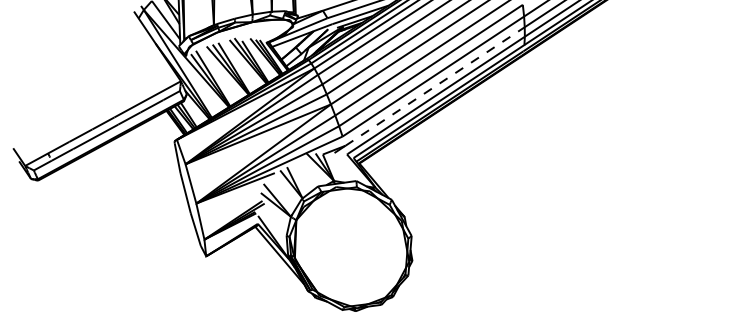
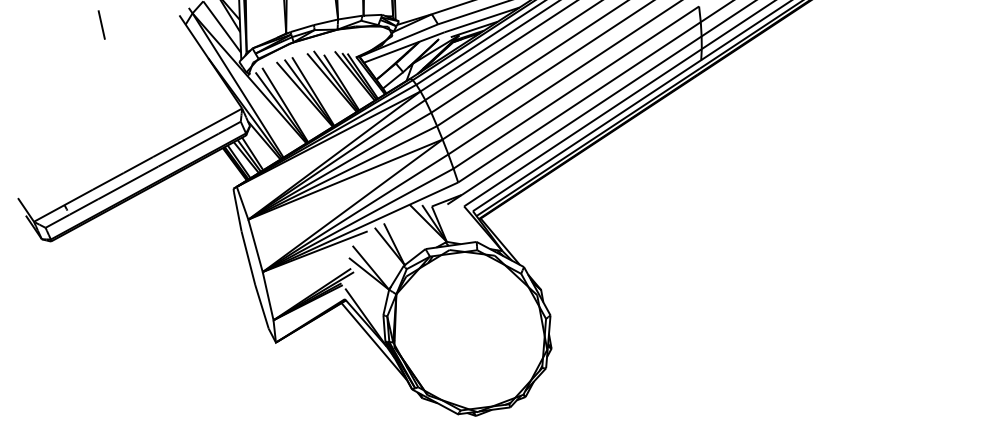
line: (75, 18) -> (101, 24), added
line: (434, 86) -> (581, 115), dashed -> solid

